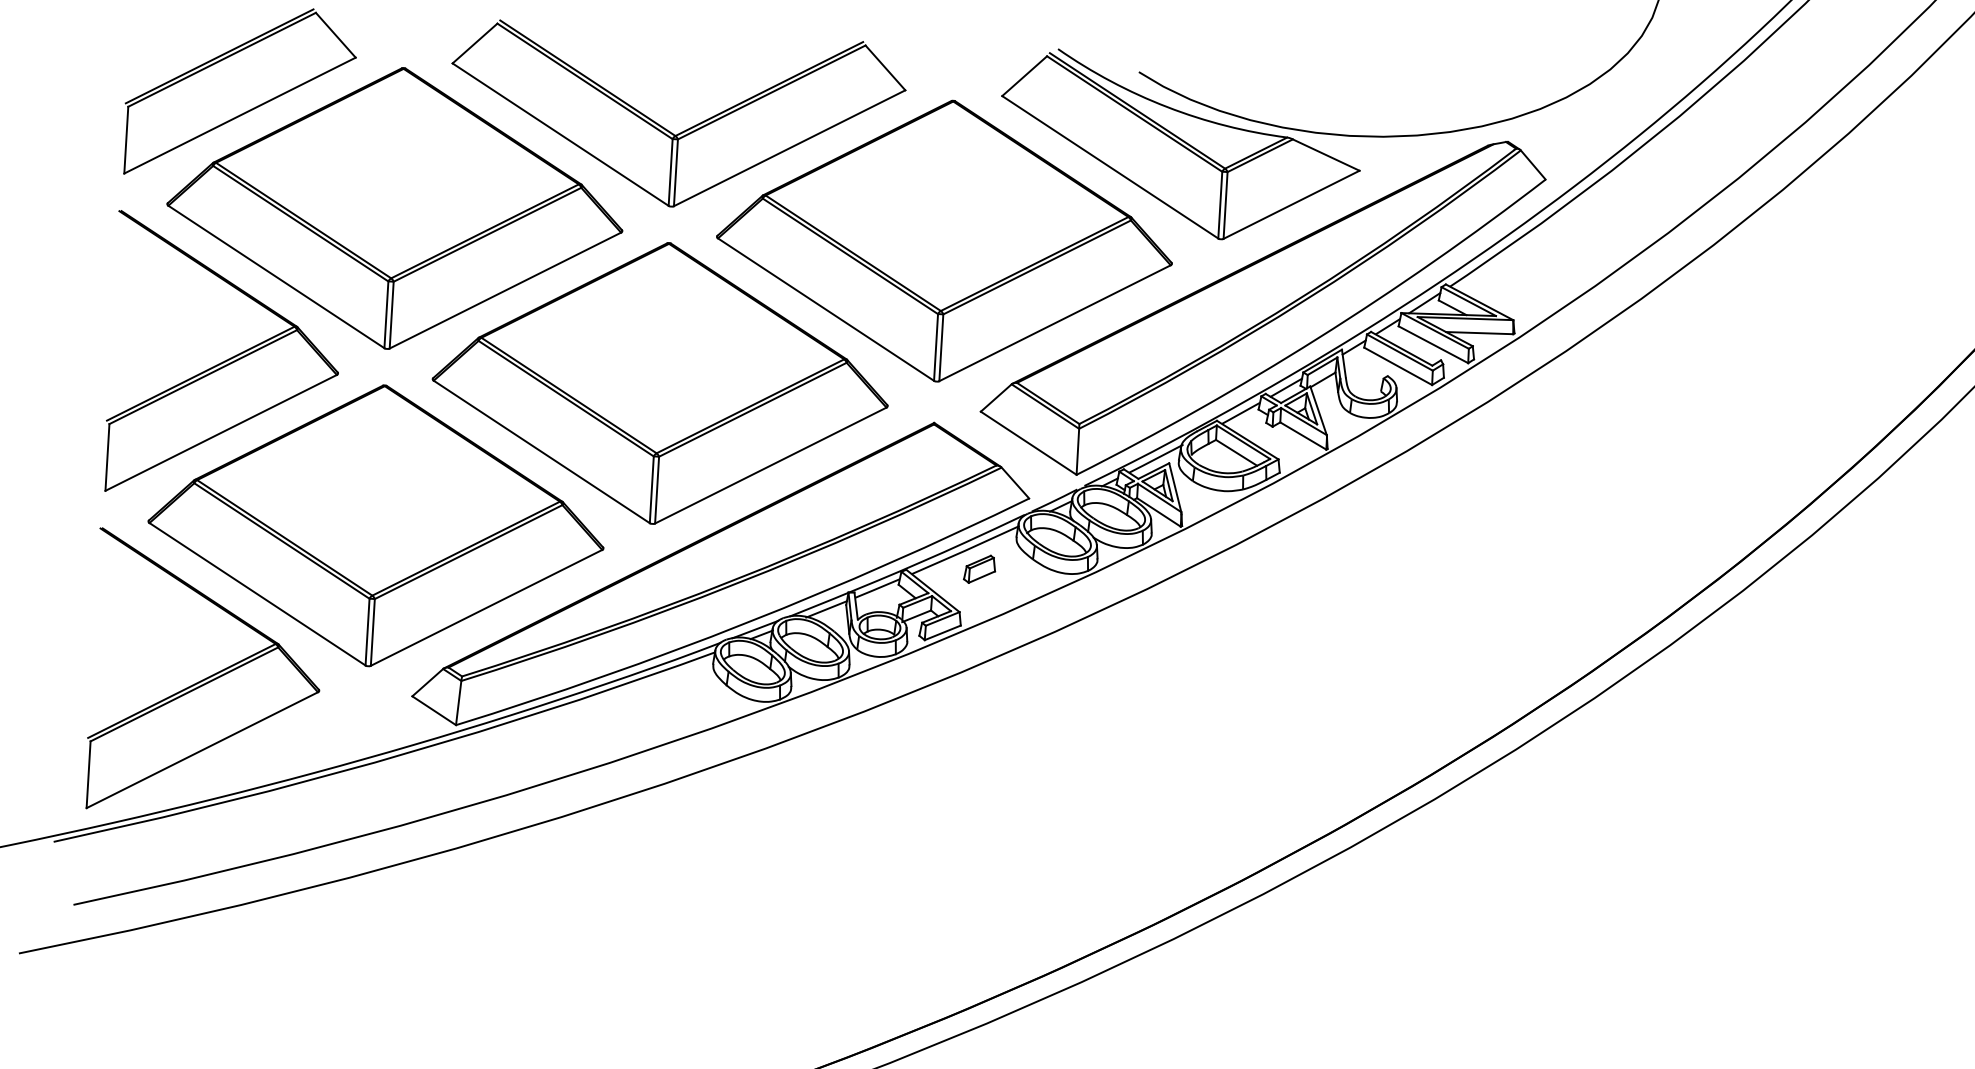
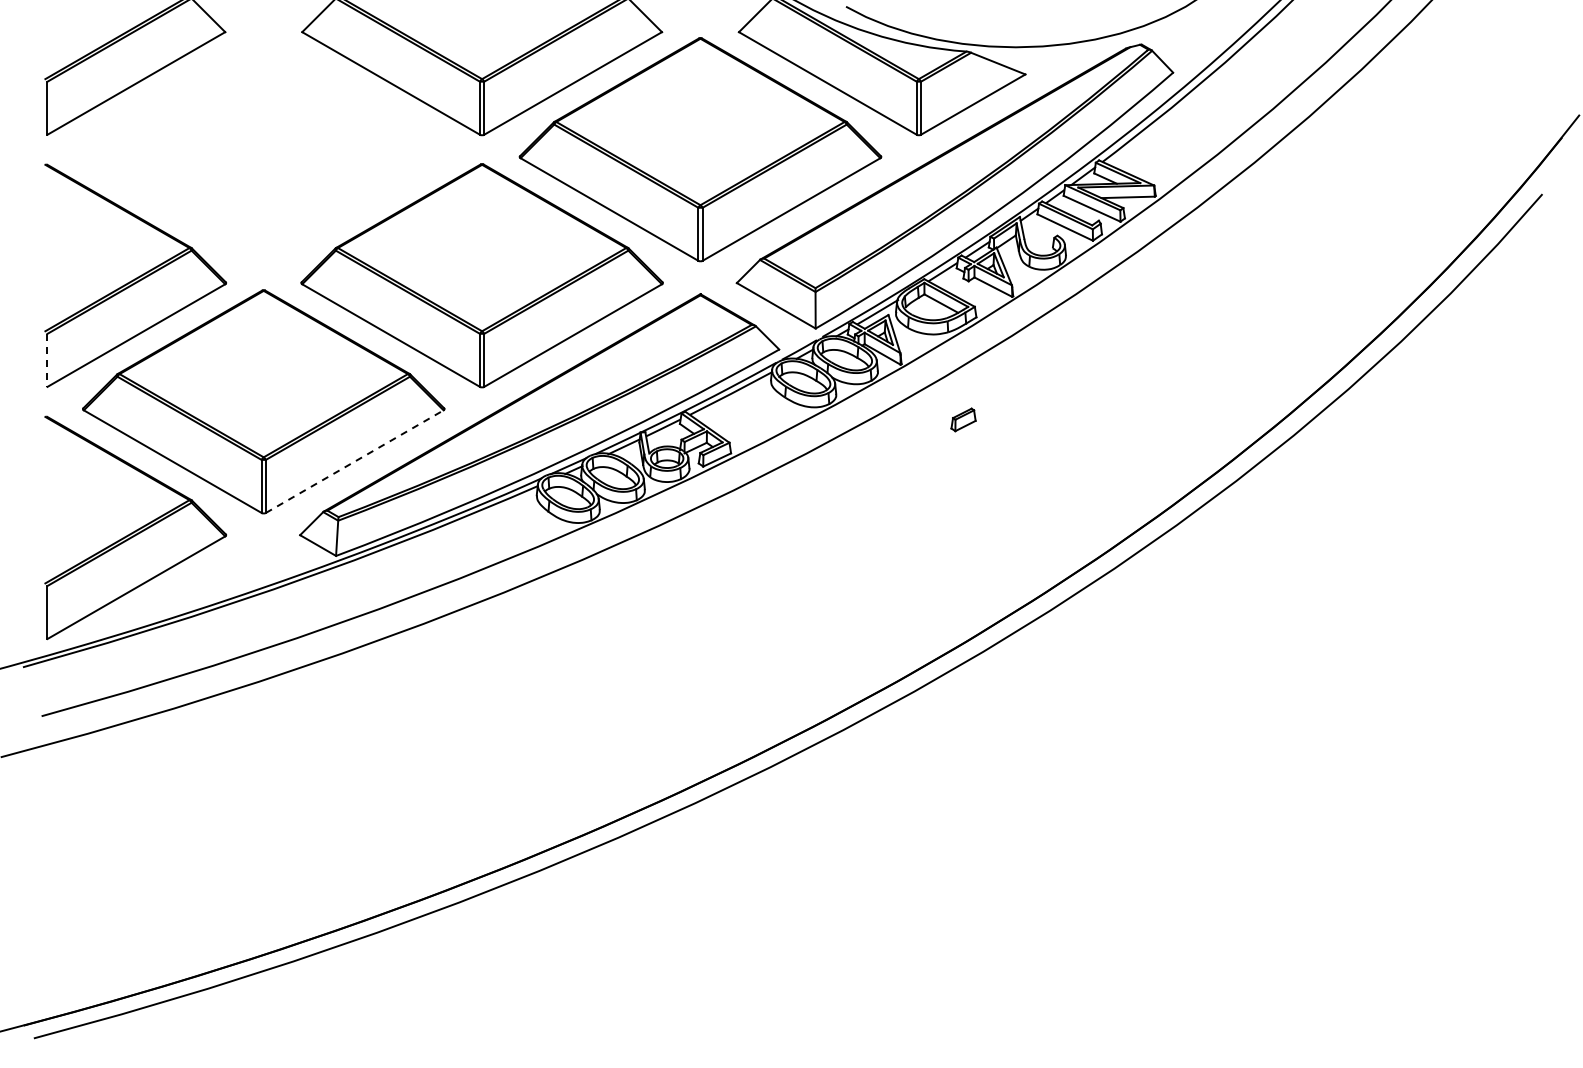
part: (395, 208) -> (263, 149), removed
line: (107, 457) -> (47, 360), solid -> dashed
part: (979, 568) -> (963, 419), moved
line: (486, 607) -> (354, 461), solid -> dashed

